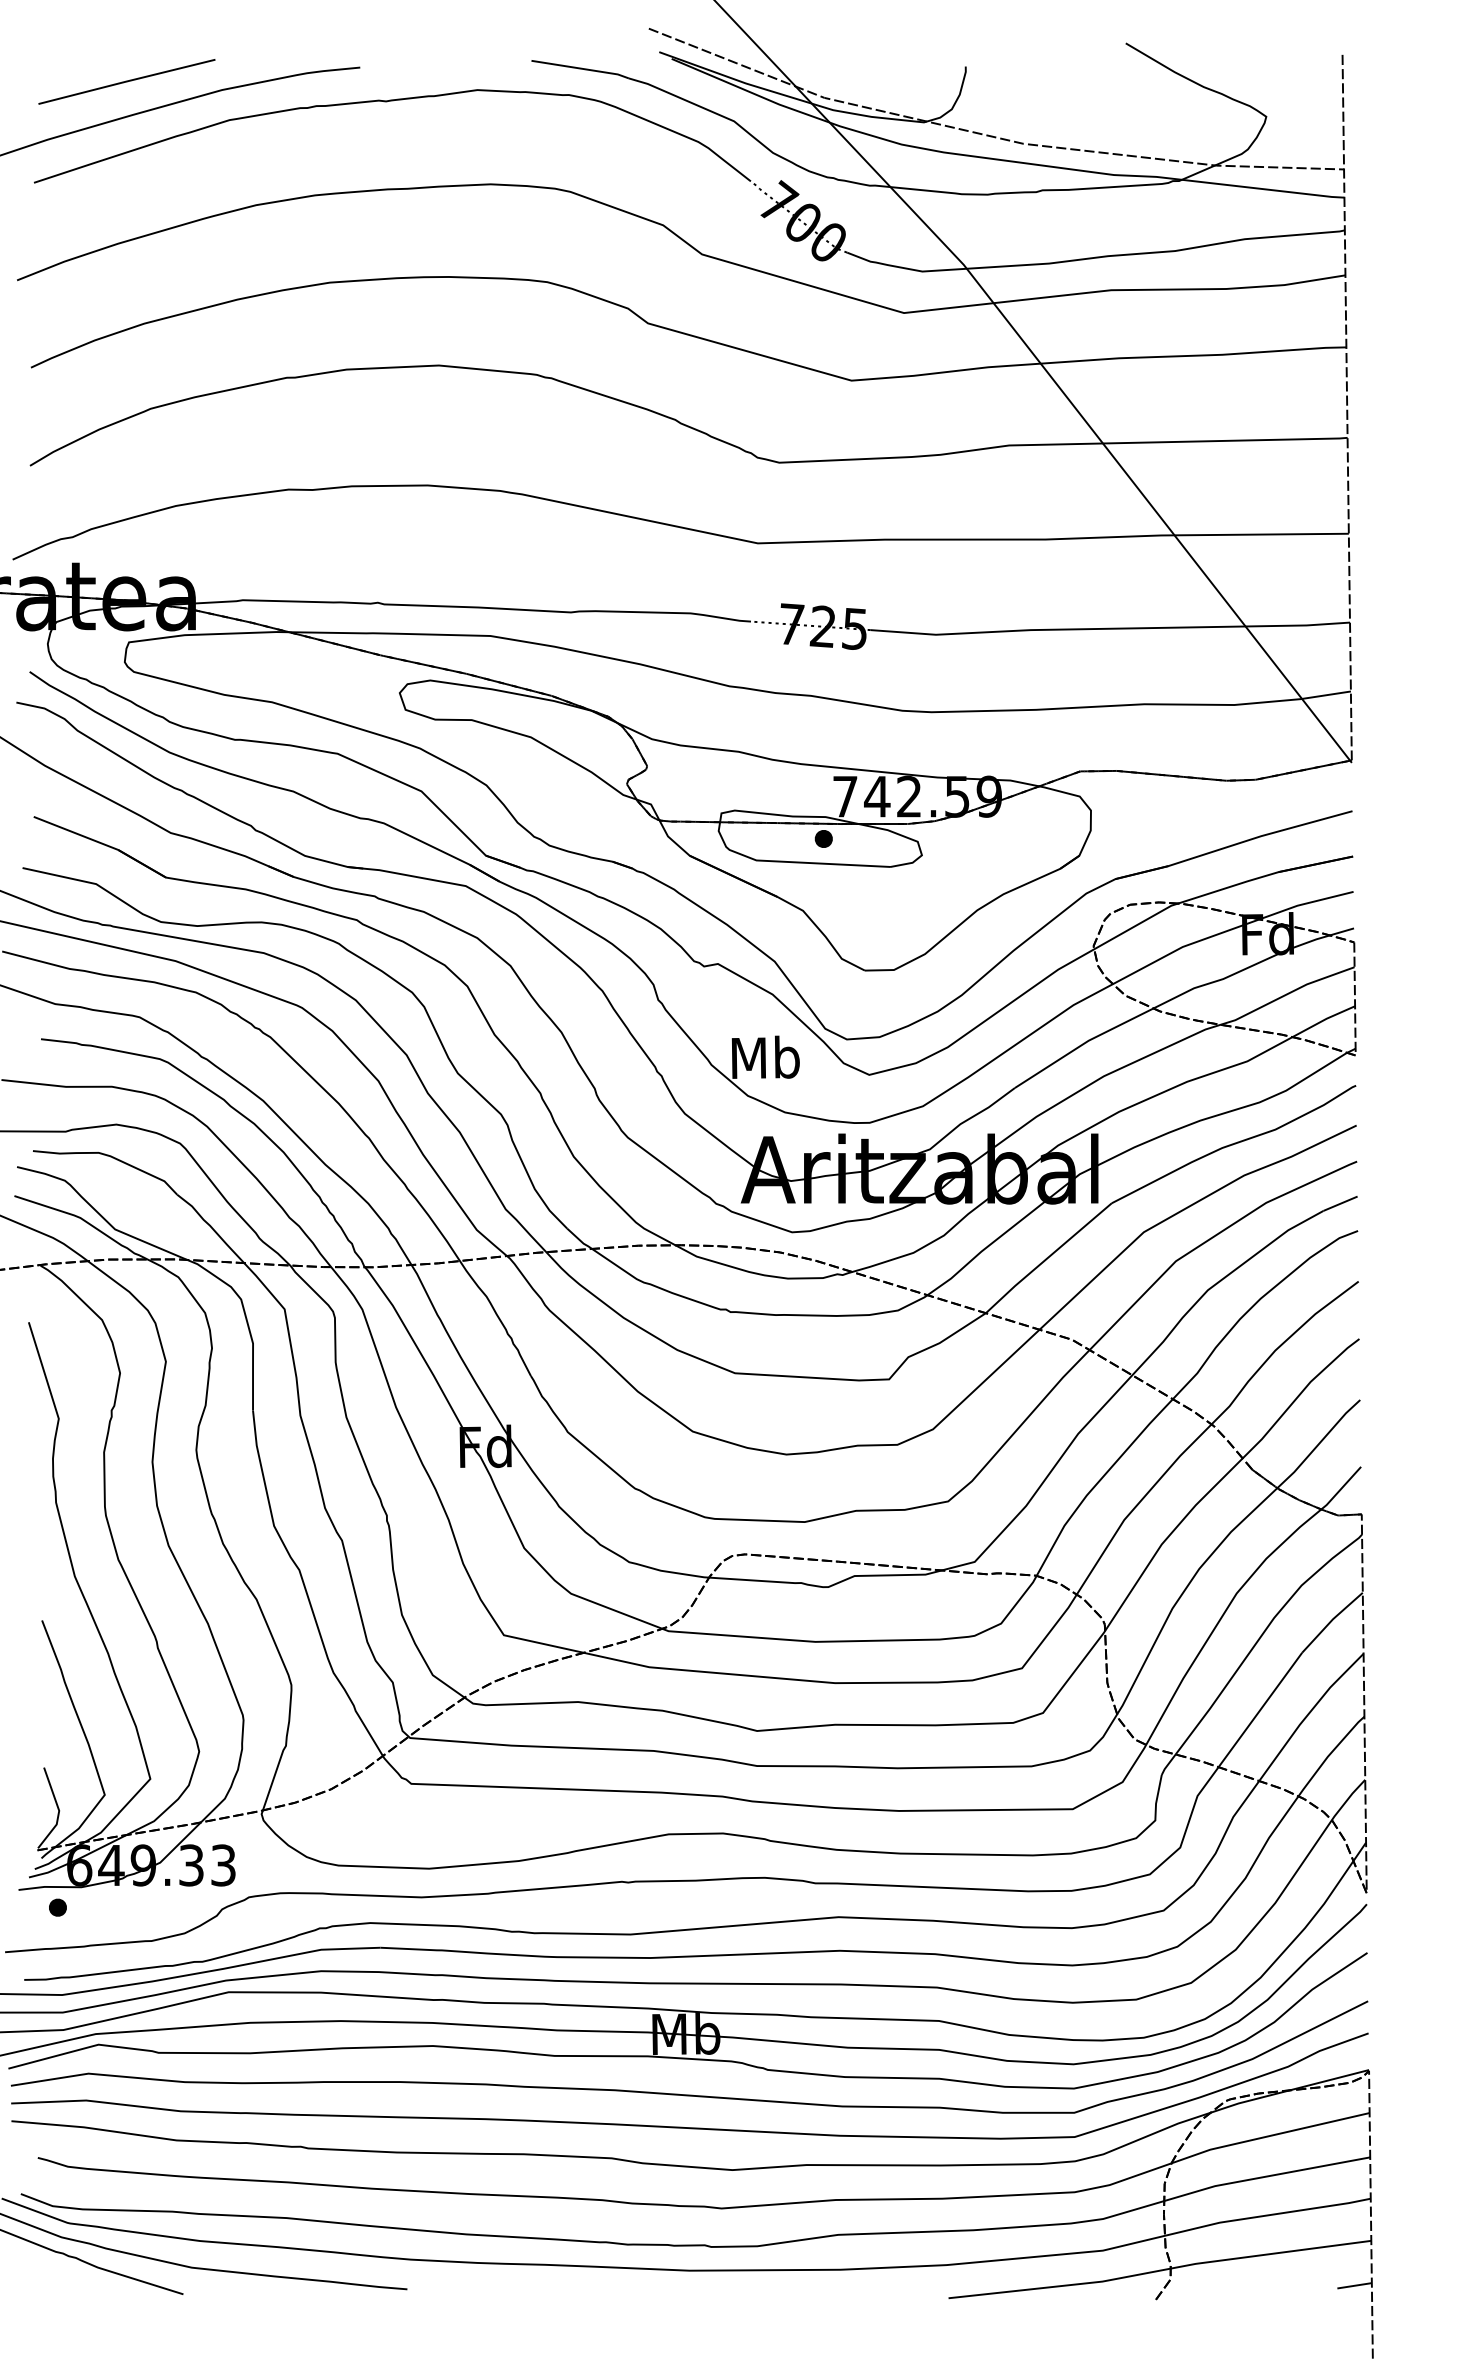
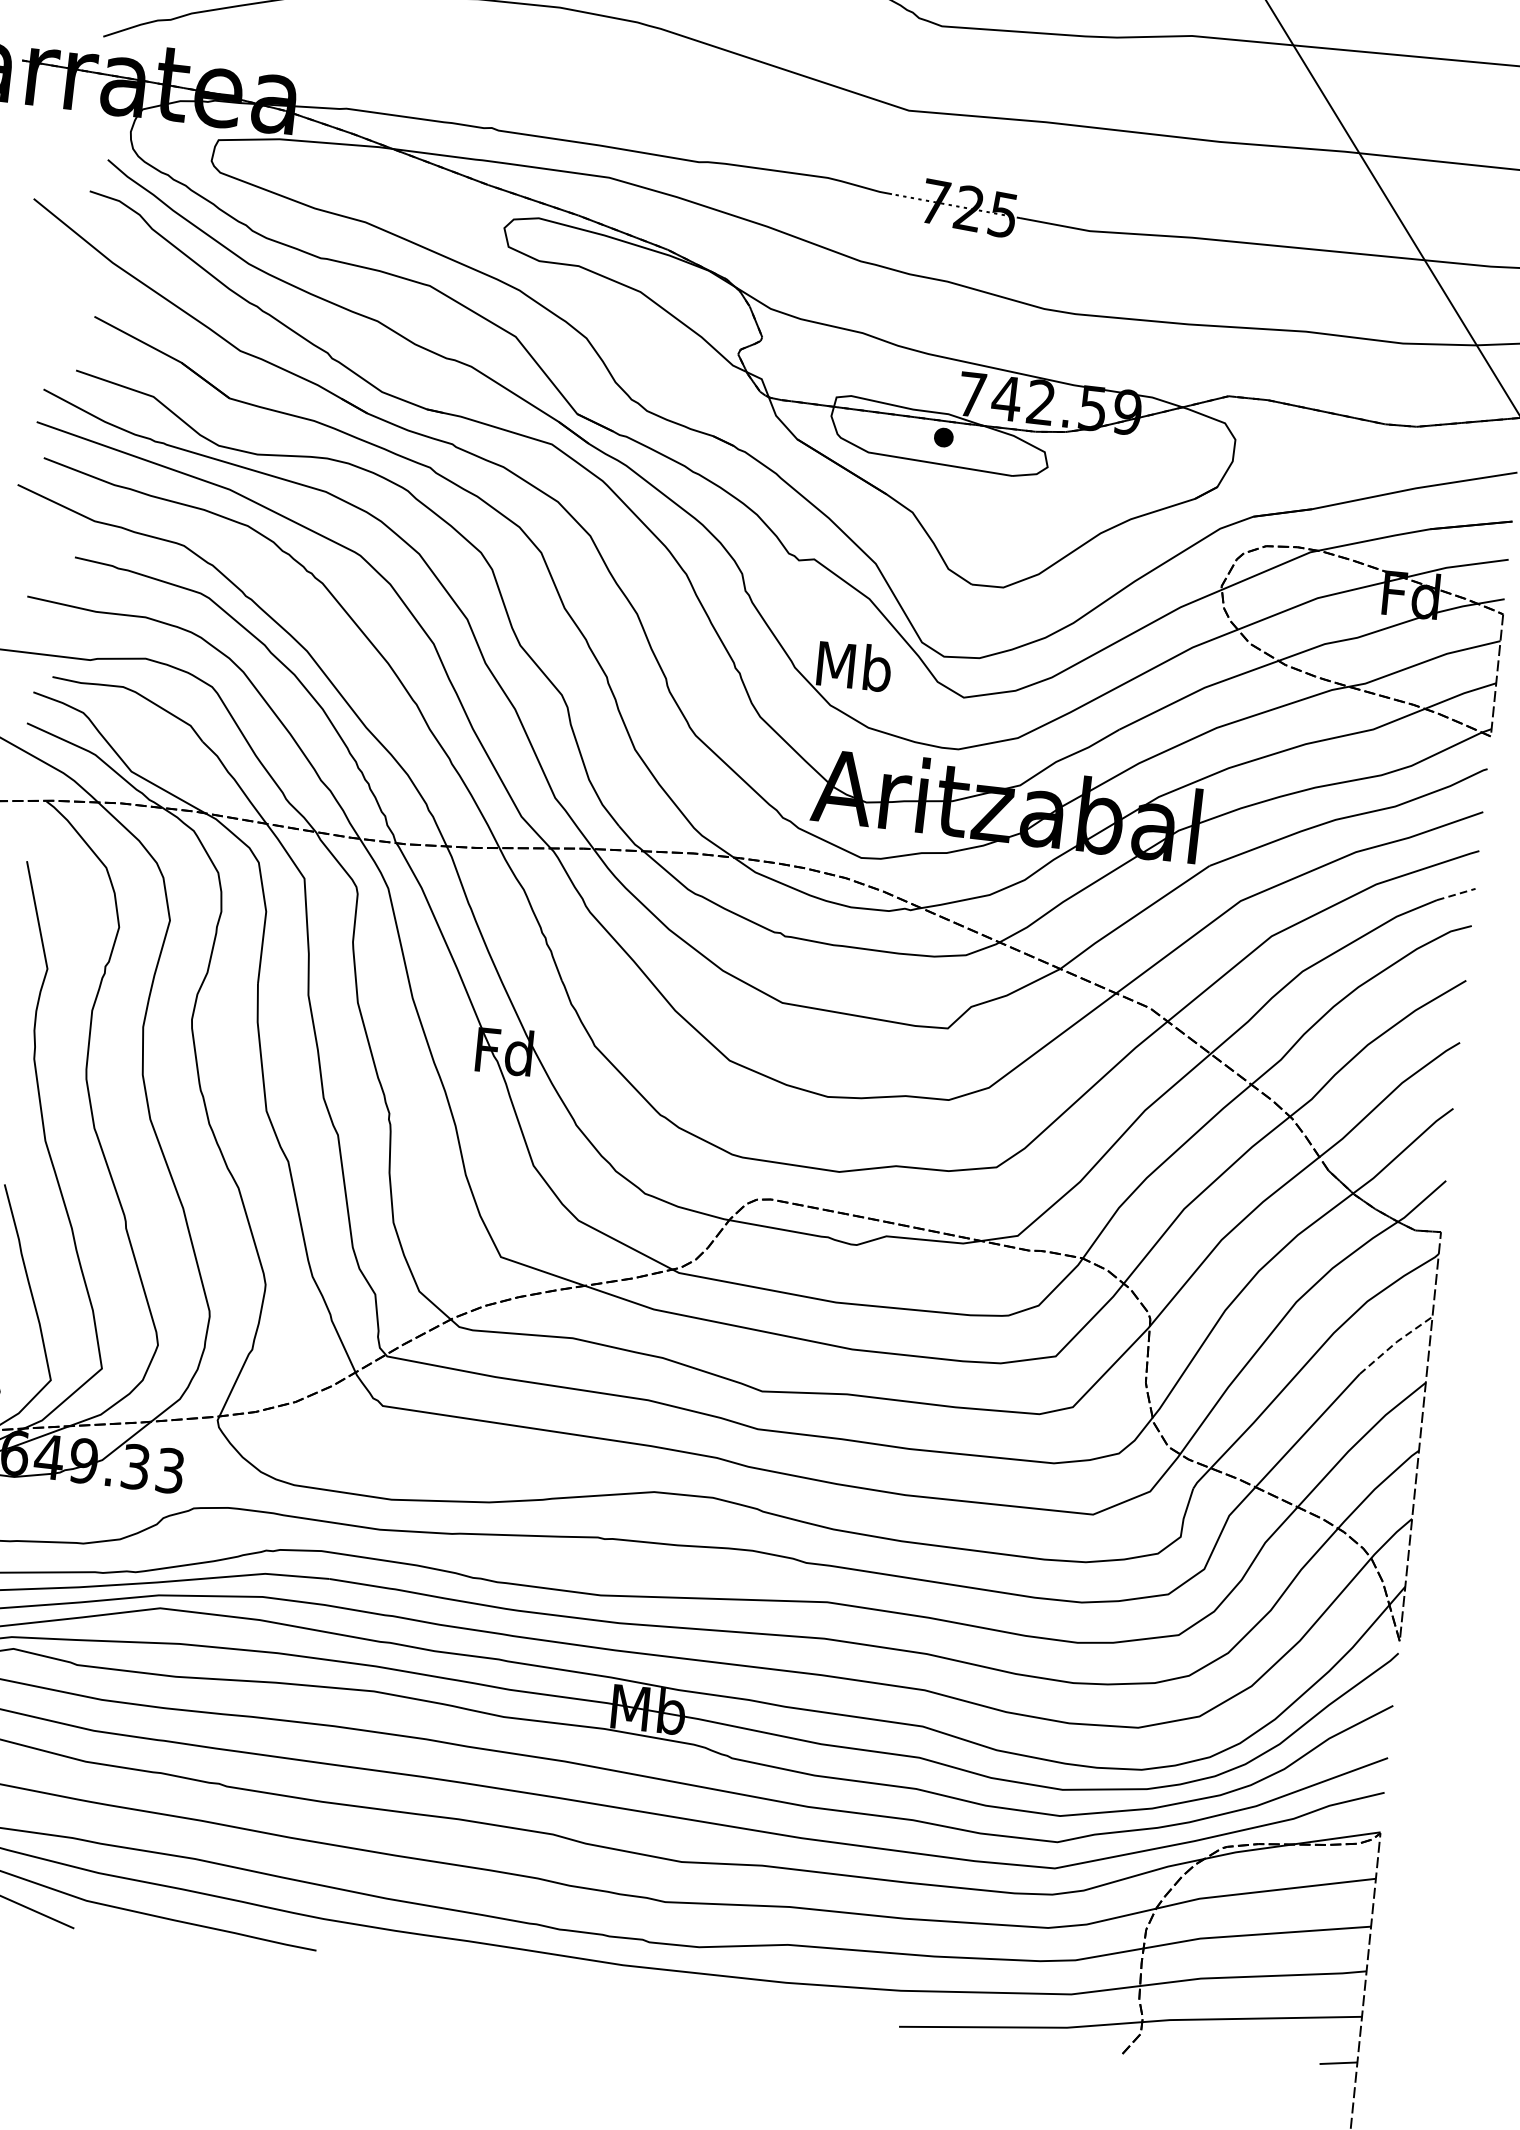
line: (1340, 1203) -> (1456, 894), solid -> dashed
line: (1331, 1620) -> (1395, 1342), solid -> dashed

